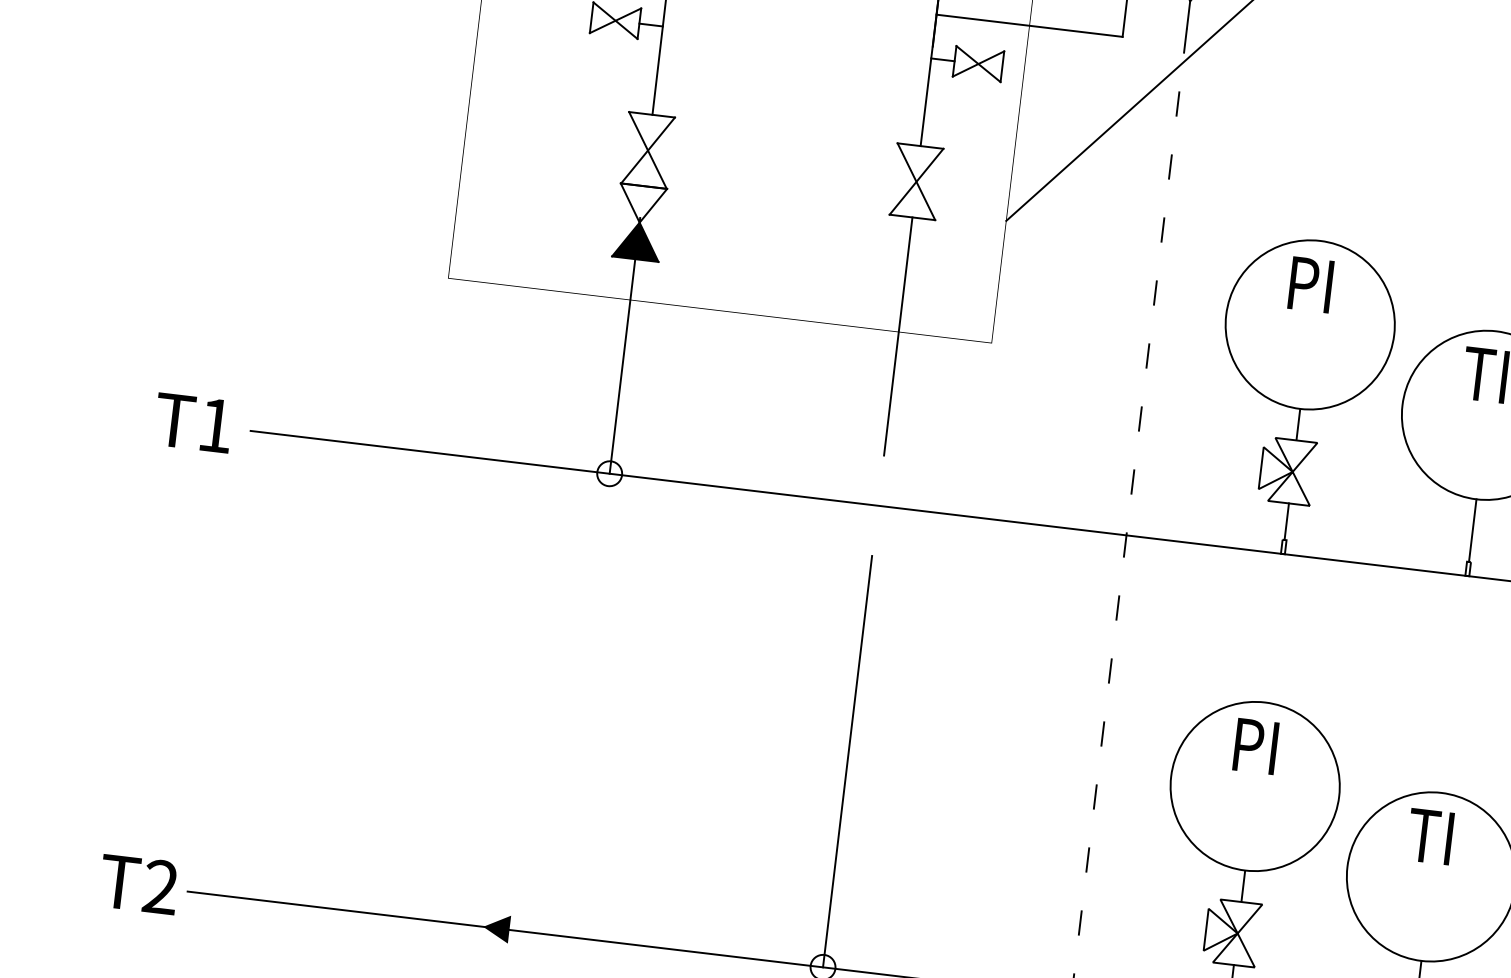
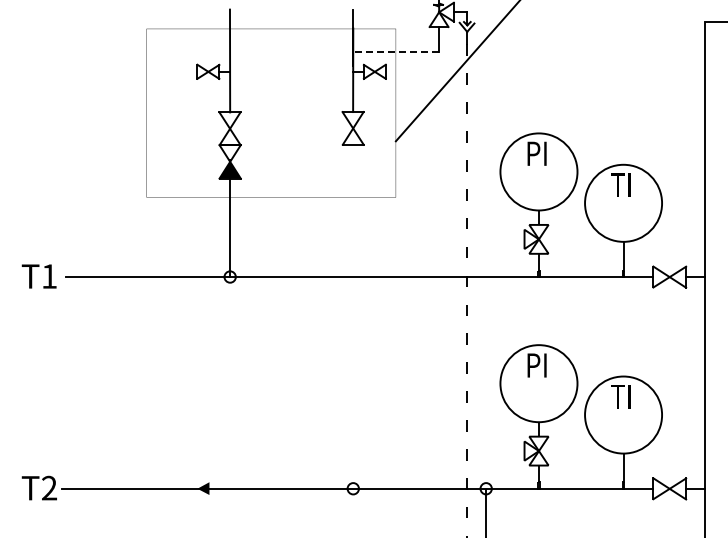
line: (1028, 25) -> (395, 51), solid -> dashed
line: (898, 336) -> (353, 199), removed
line: (848, 761) -> (353, 394), removed

